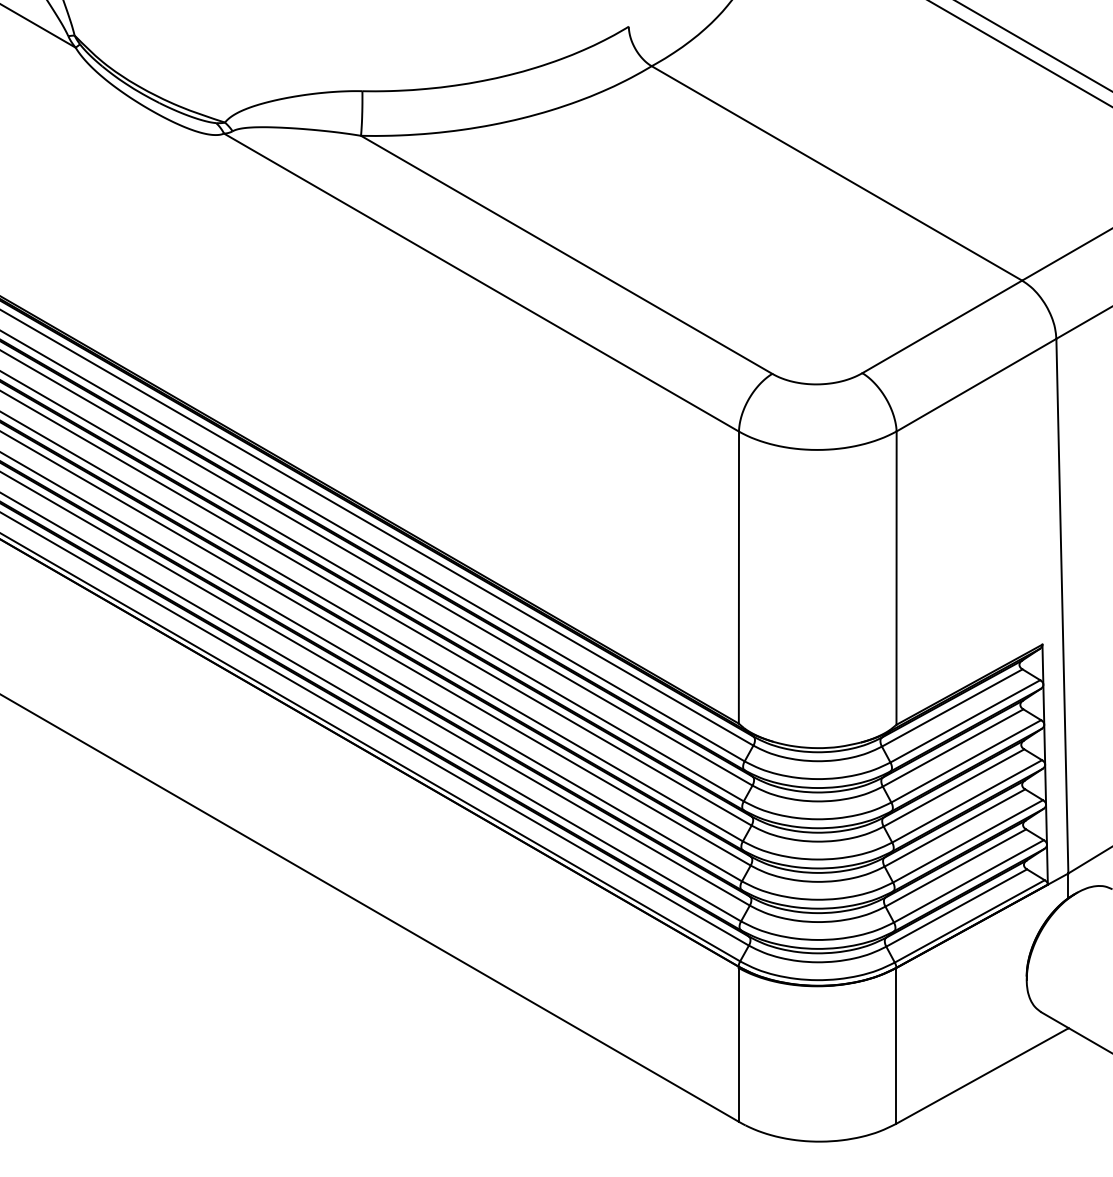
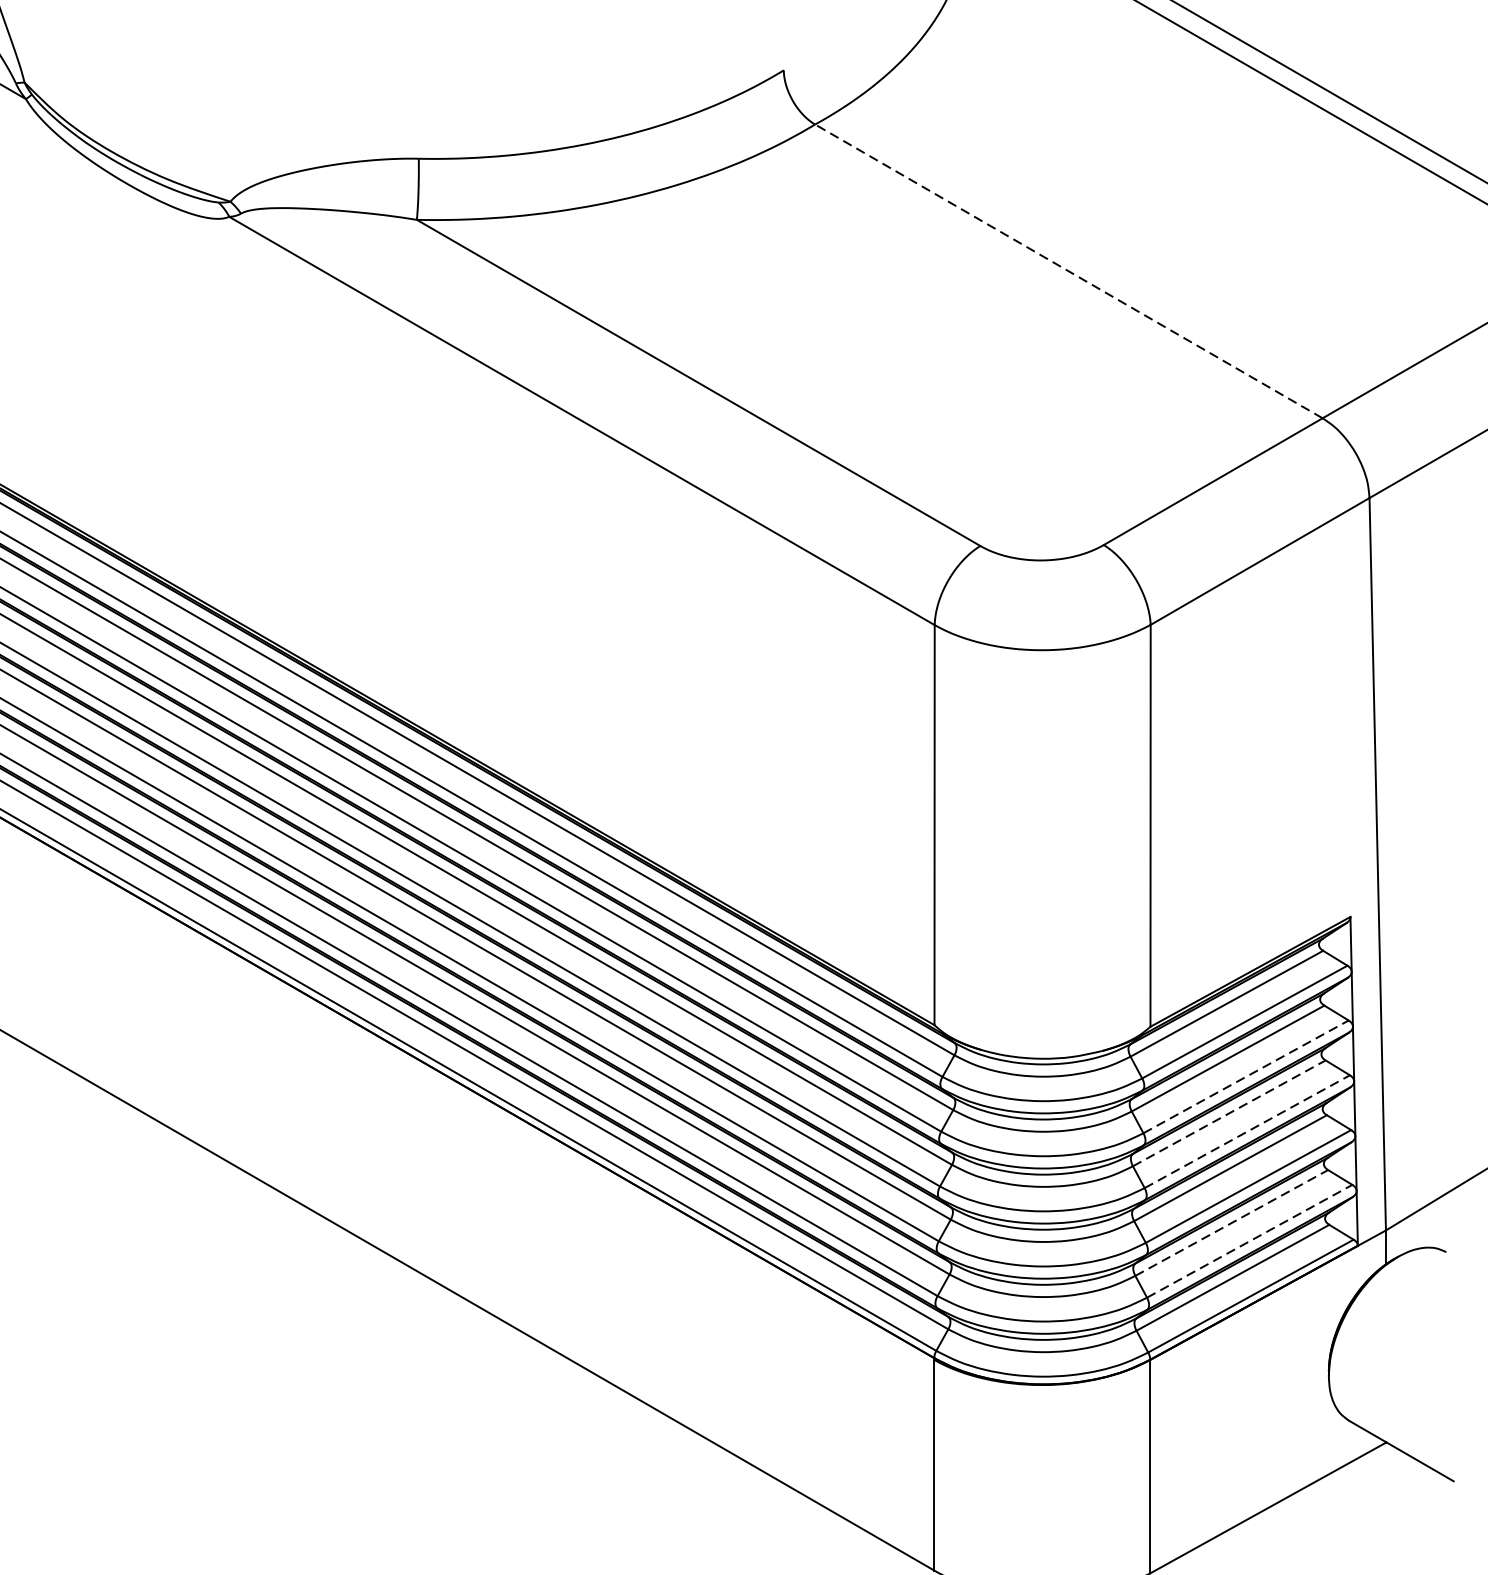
line: (836, 173) -> (1068, 271), solid -> dashed
line: (966, 761) -> (1246, 1077), solid -> dashed
line: (954, 787) -> (1229, 1112), solid -> dashed
line: (967, 801) -> (1247, 1131), solid -> dashed
line: (956, 867) -> (1232, 1222), solid -> dashed
line: (968, 881) -> (1249, 1241), solid -> dashed

